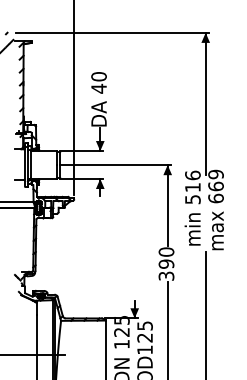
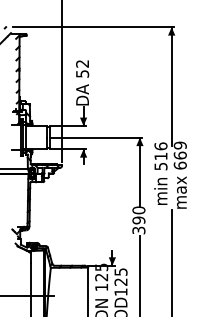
text: (98, 82) -> (82, 68), 40 -> 52

